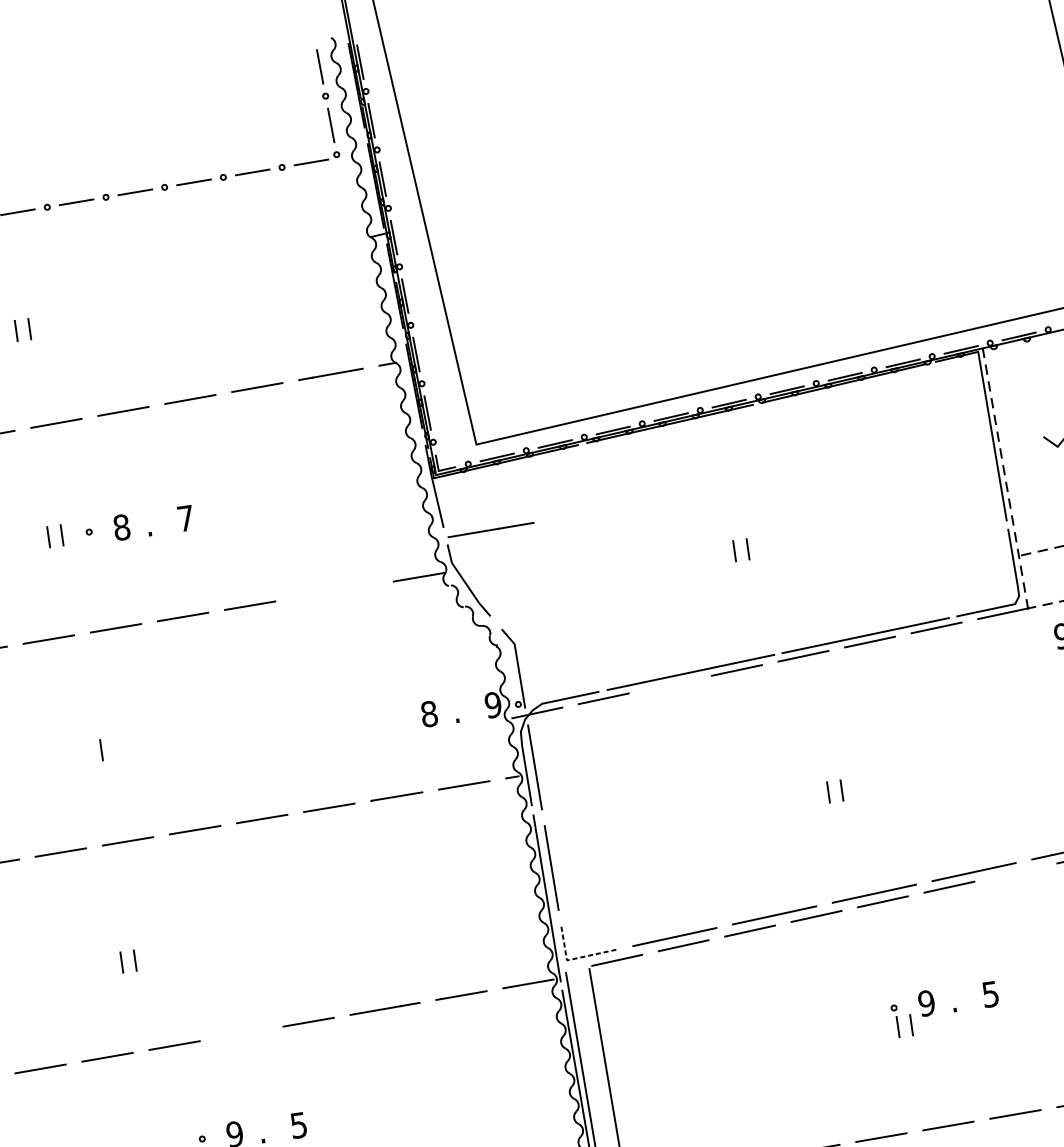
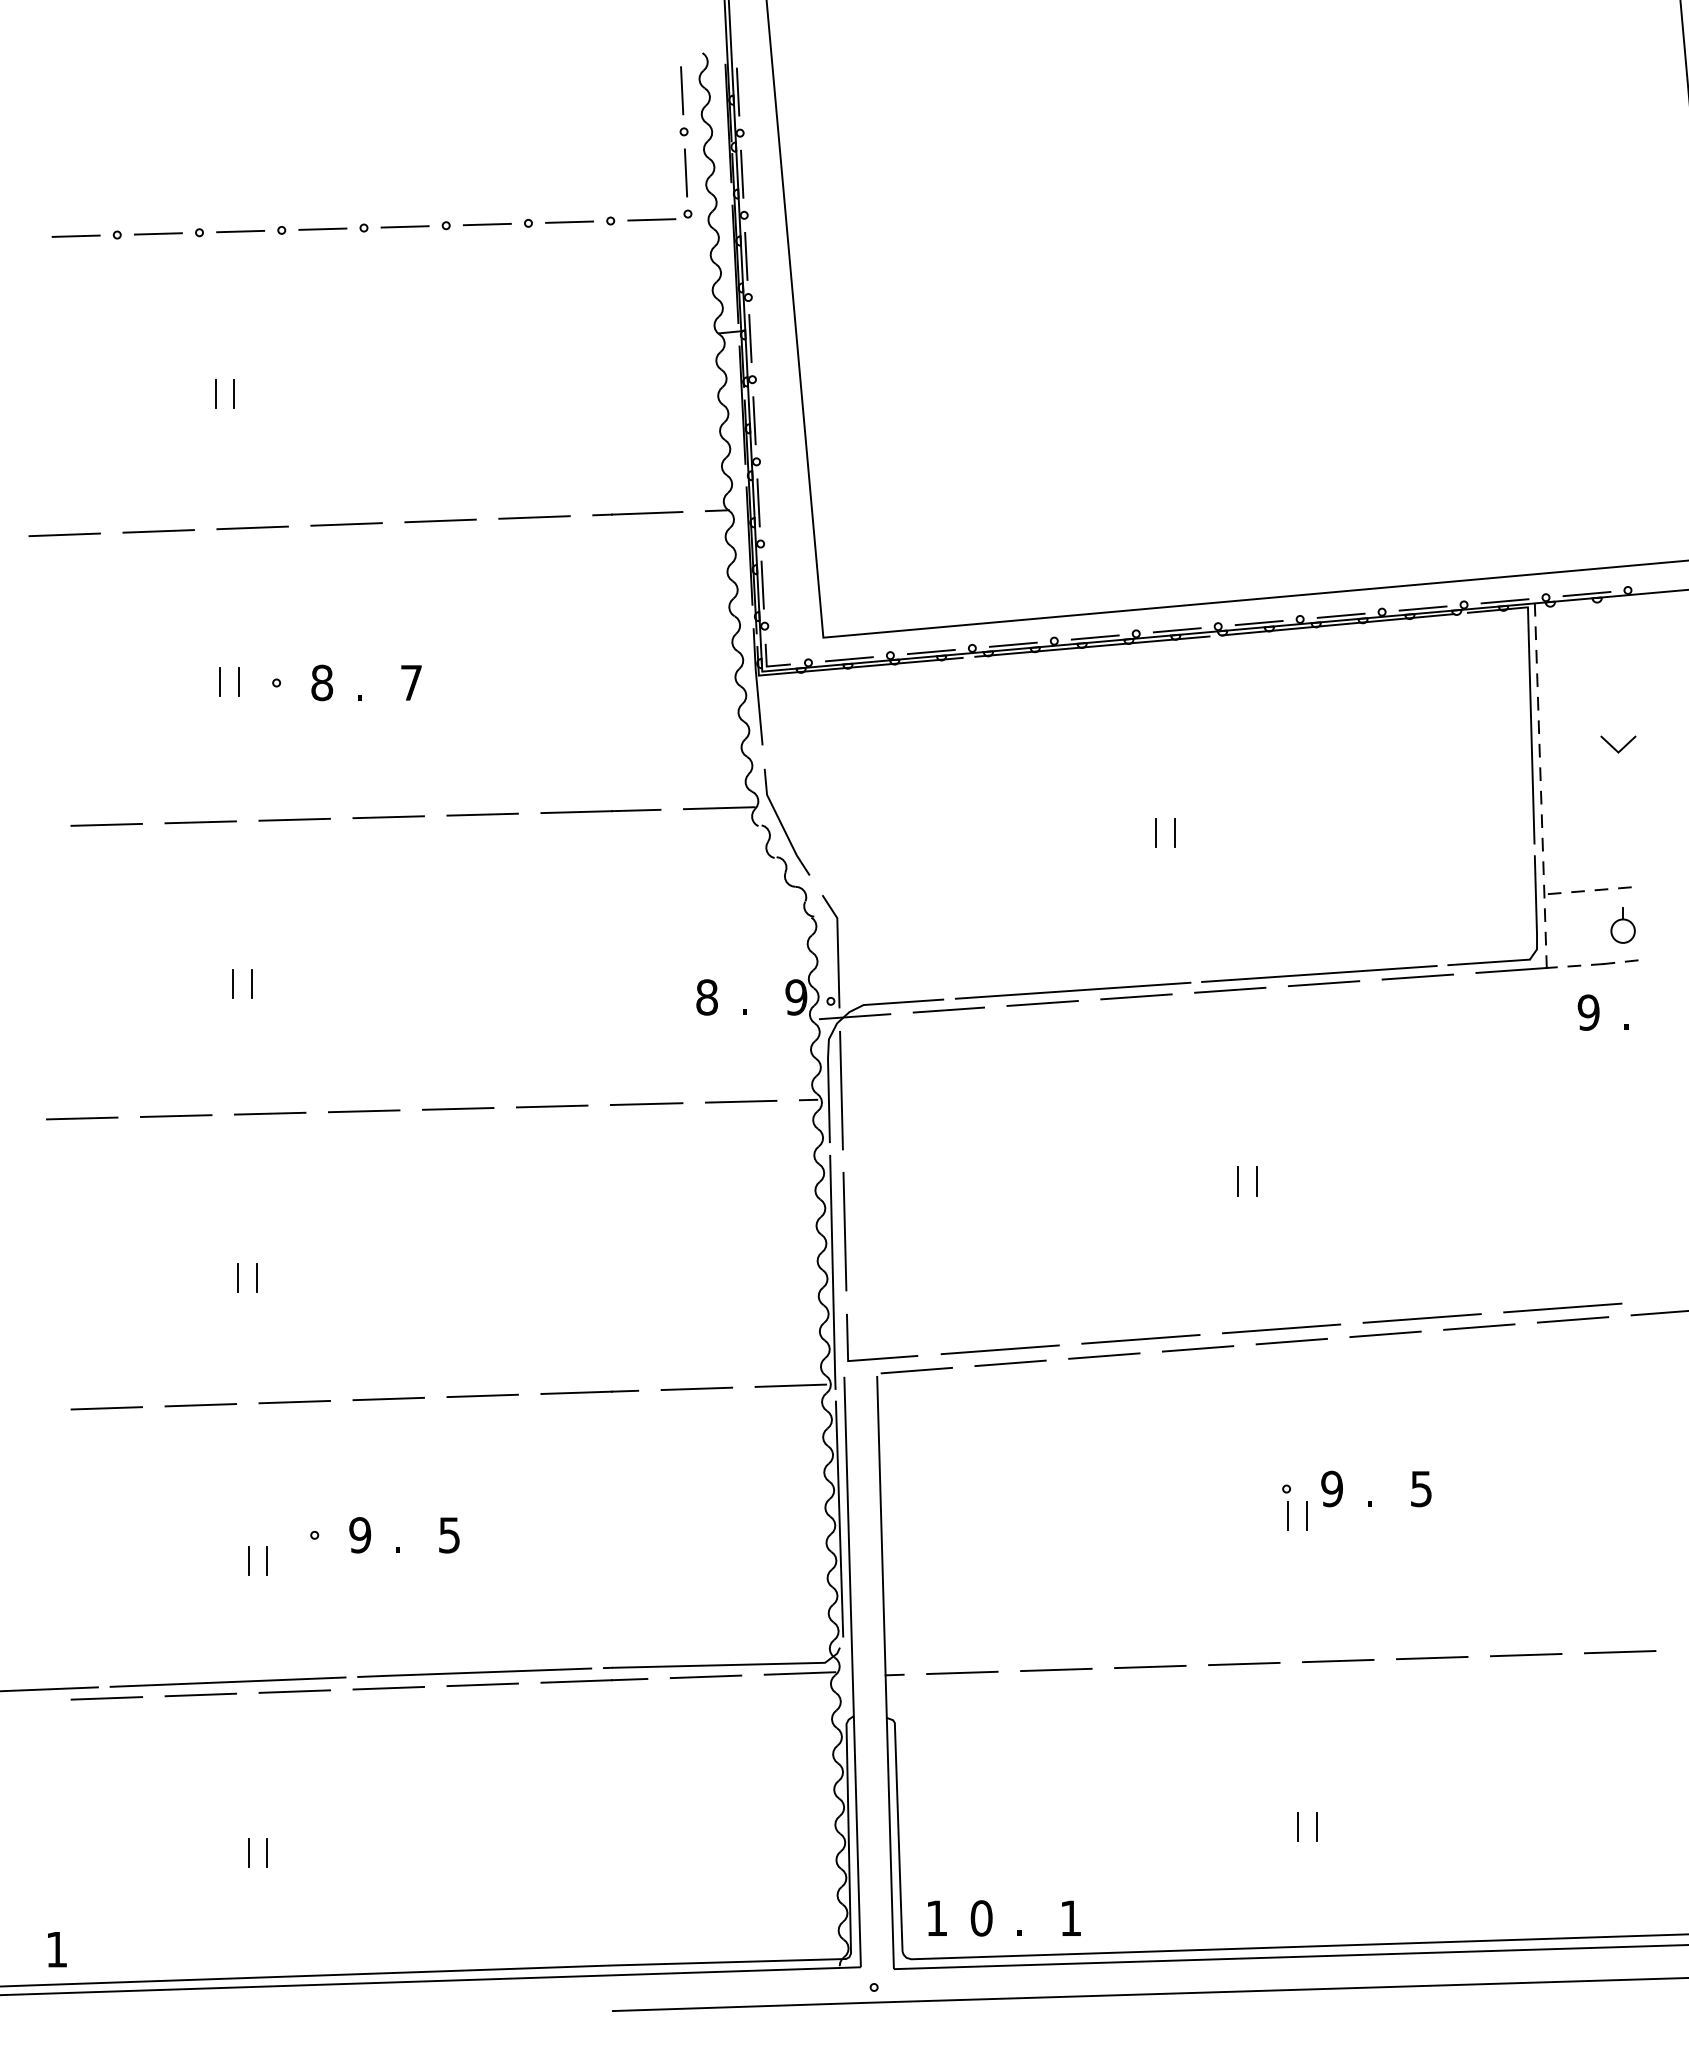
line: (490, 529) -> (600, 810), moved
line: (670, 684) -> (1042, 1003), added
line: (87, 751) -> (232, 983), added
line: (1015, 872) -> (1479, 1326), added
line: (574, 958) -> (858, 1360), dashed -> solid
line: (241, 1033) -> (388, 1398), added

